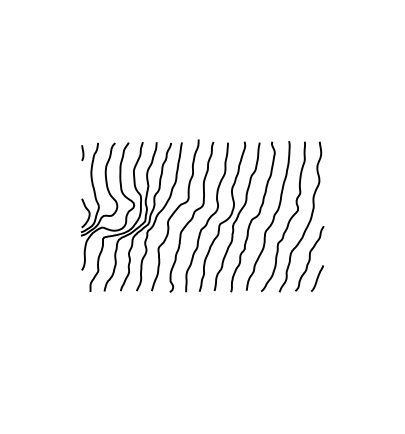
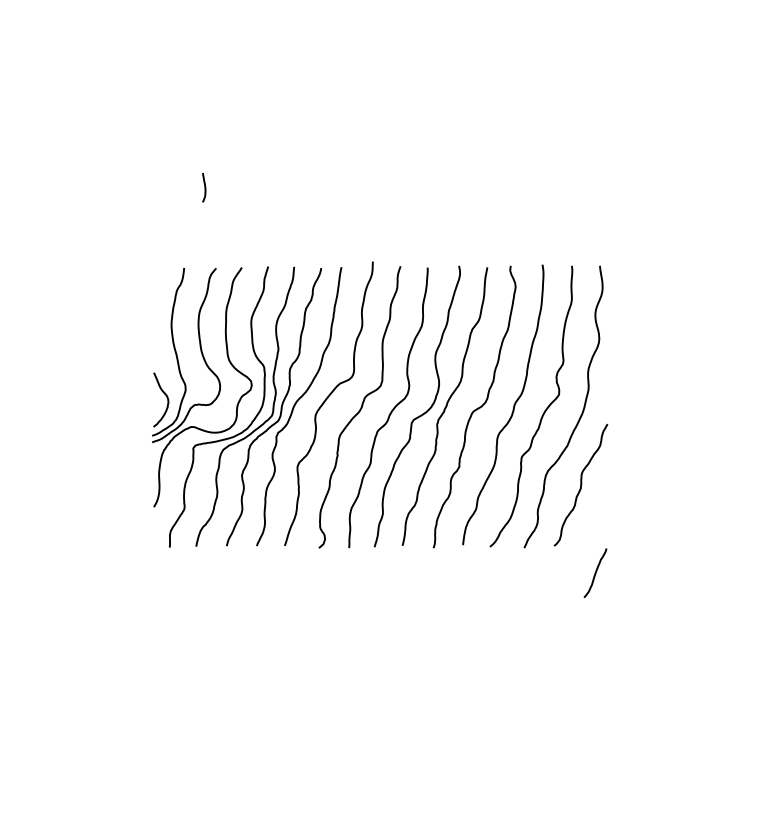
curve: (82, 153) -> (203, 188), moved
line: (317, 278) -> (595, 572), moved

